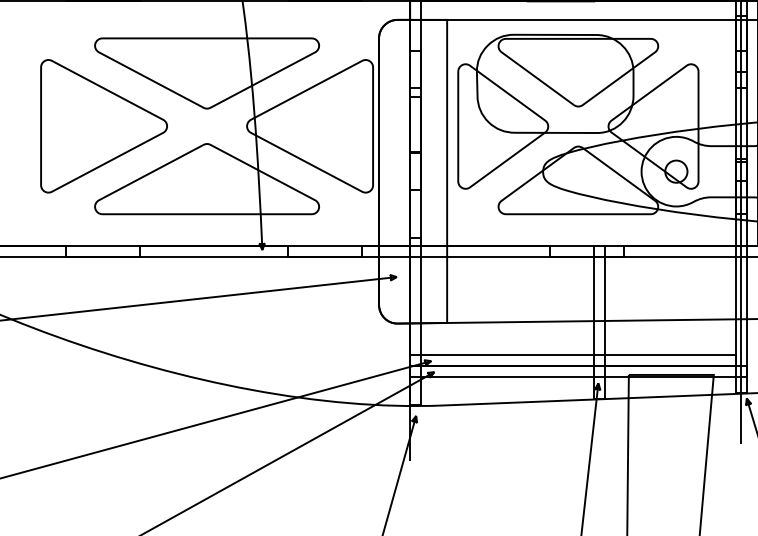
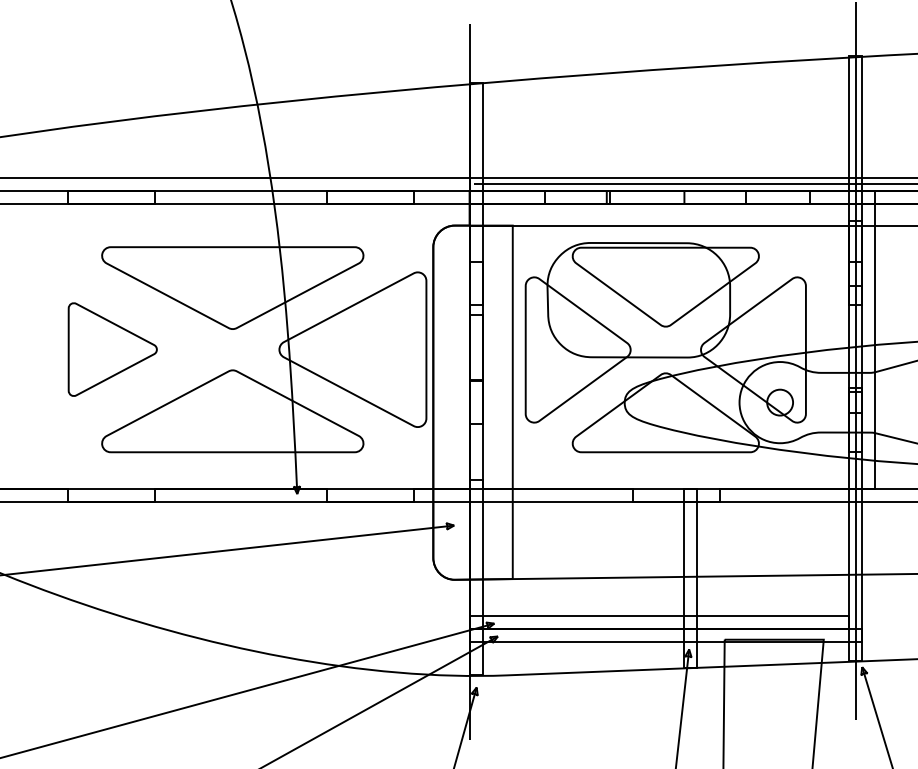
part: (103, 126) -> (112, 349), size x0.6

